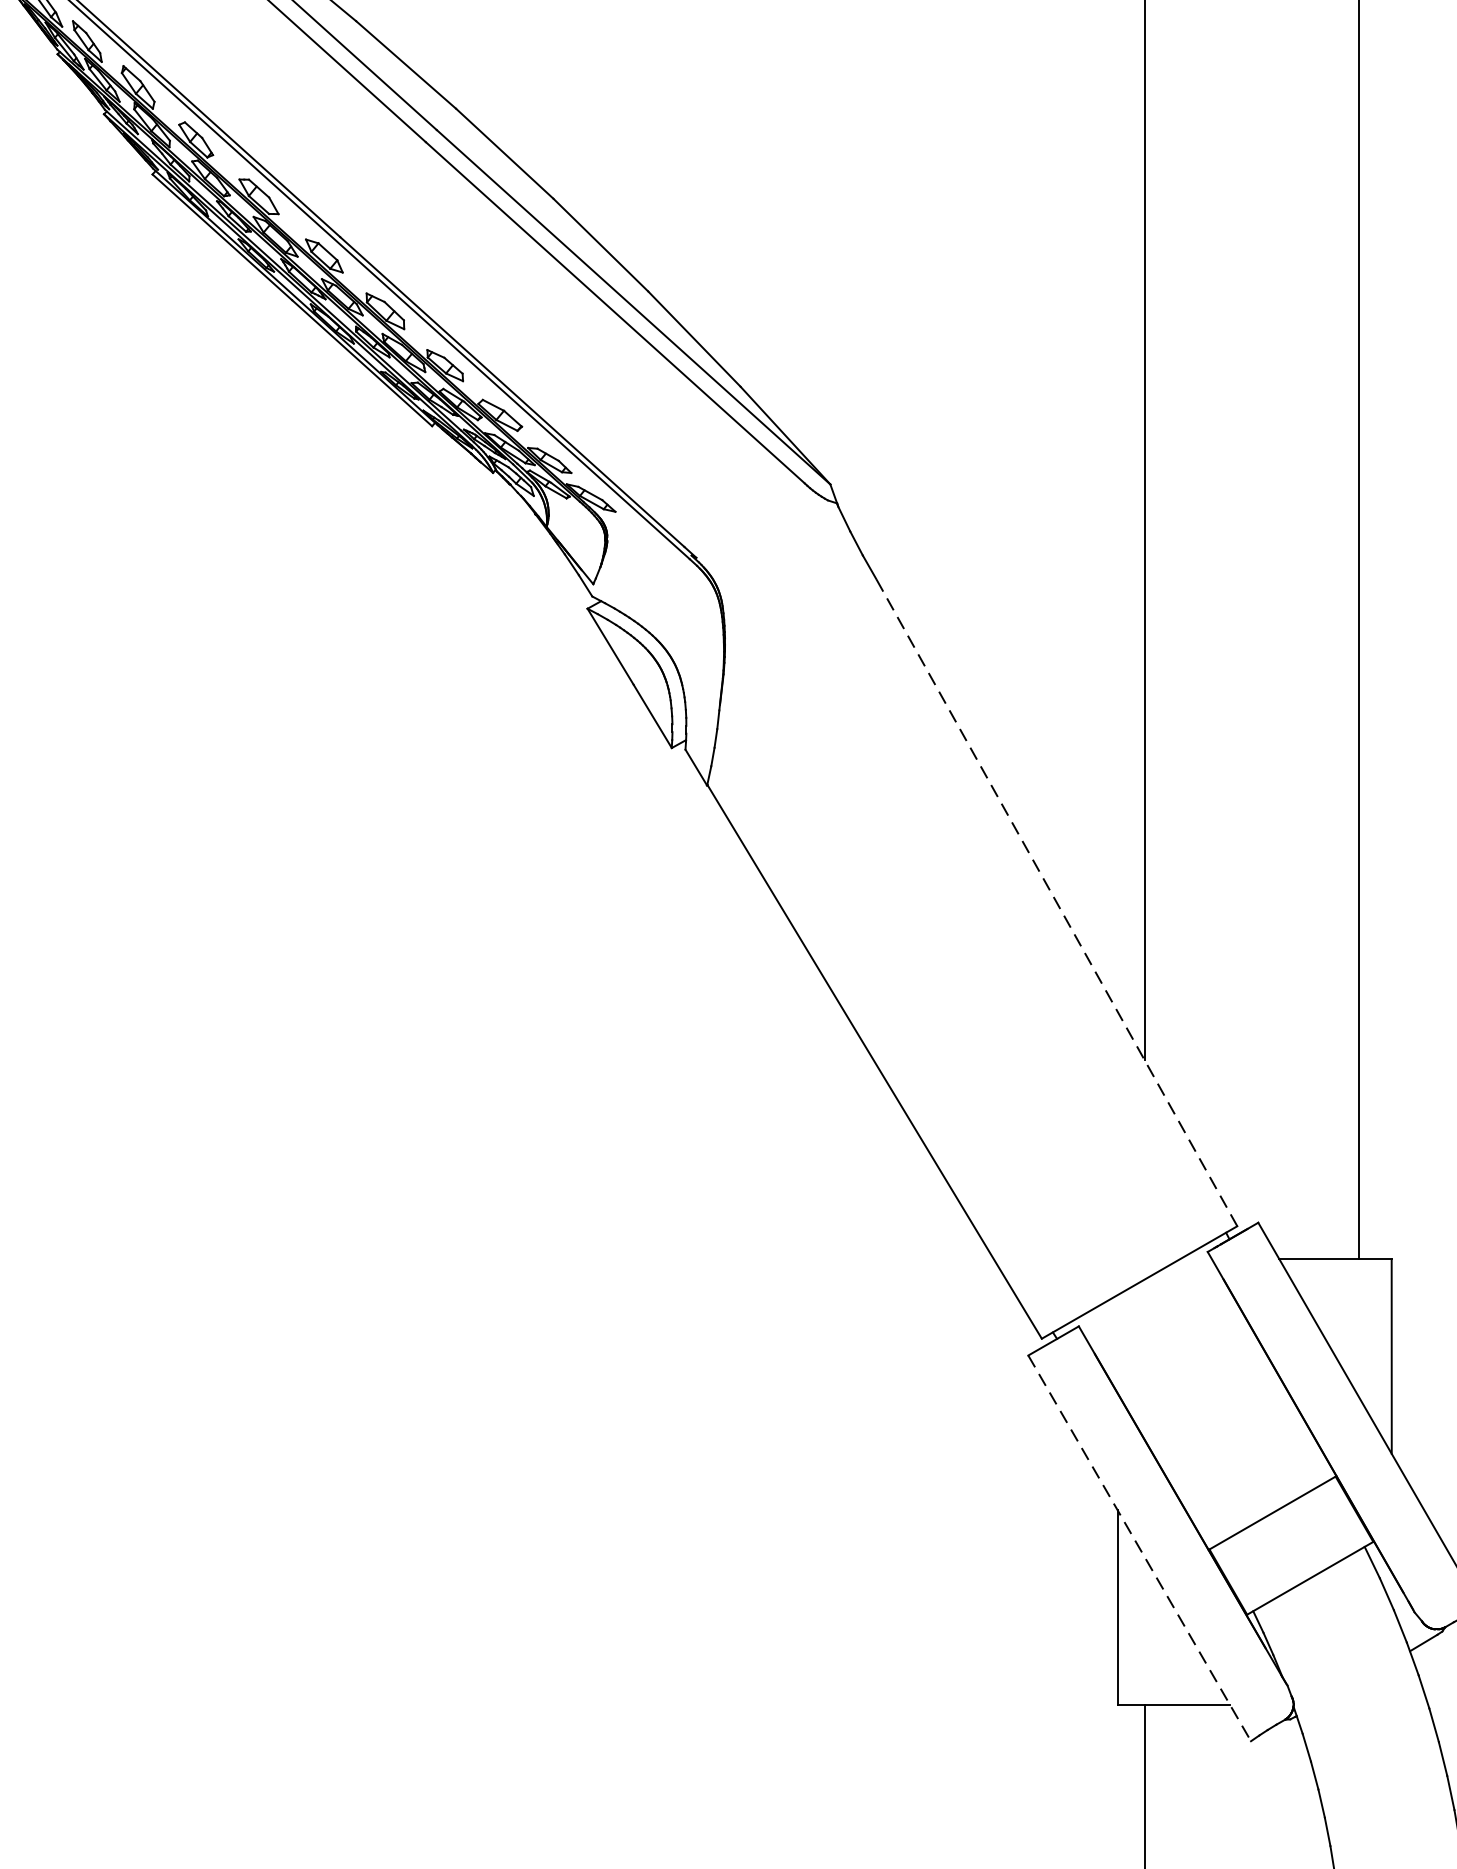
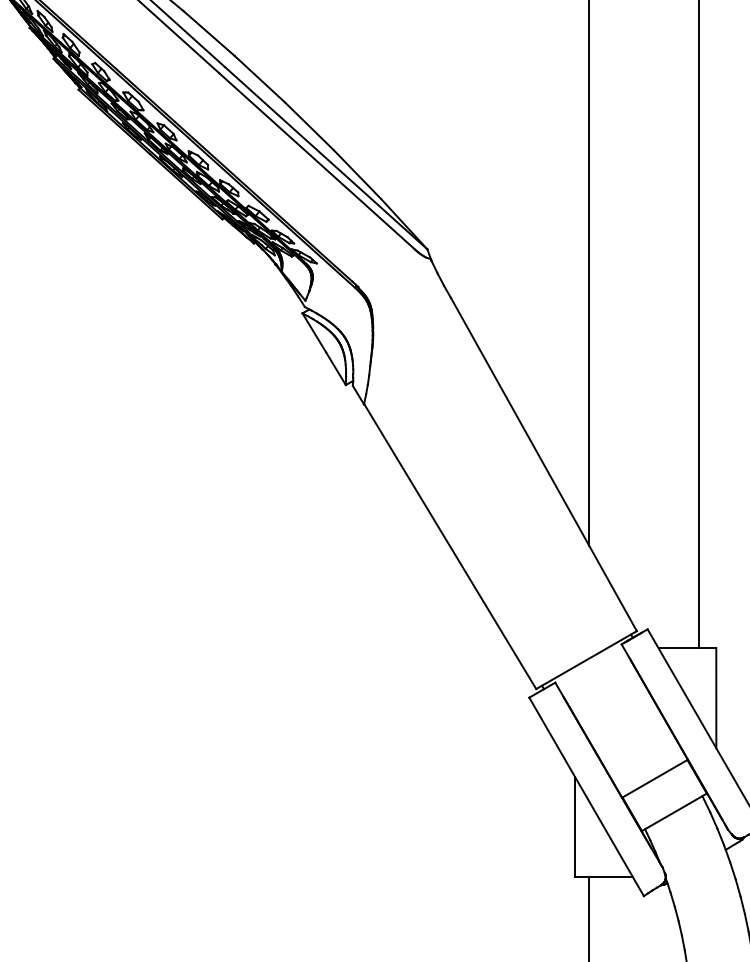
line: (1055, 902) -> (543, 464), dashed -> solid
line: (1139, 1547) -> (586, 796), dashed -> solid

